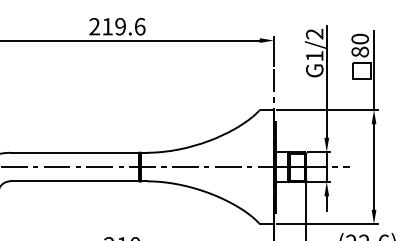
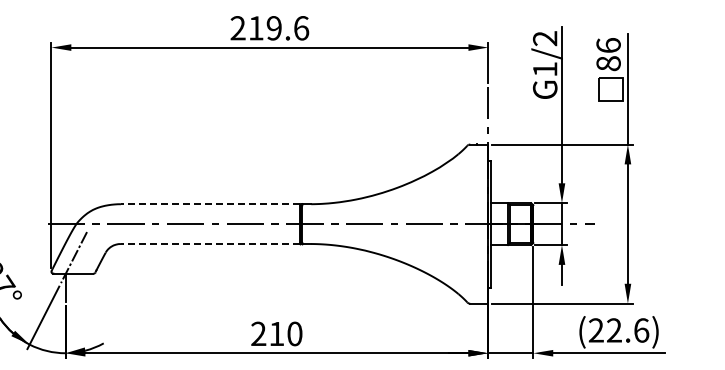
text: (360, 39) -> (608, 45), 80 -> 86
line: (74, 153) -> (210, 204), solid -> dashed
line: (74, 181) -> (210, 244), solid -> dashed

